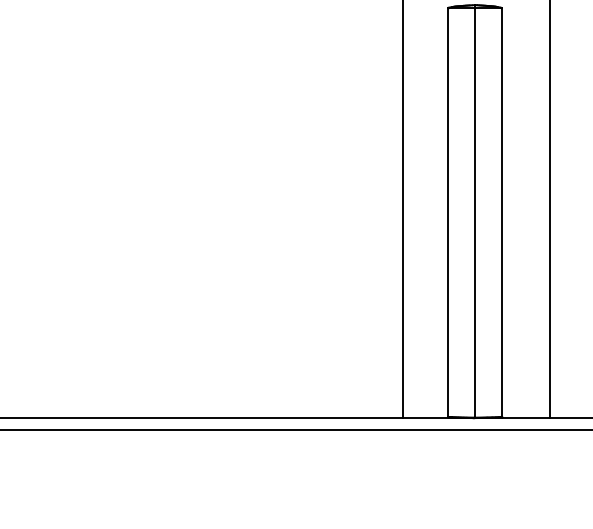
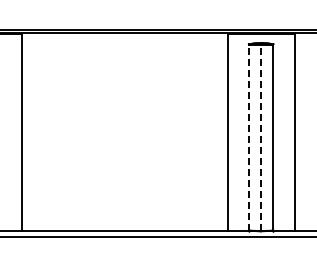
line: (447, 212) -> (248, 137), solid -> dashed
line: (475, 212) -> (261, 137), solid -> dashed

